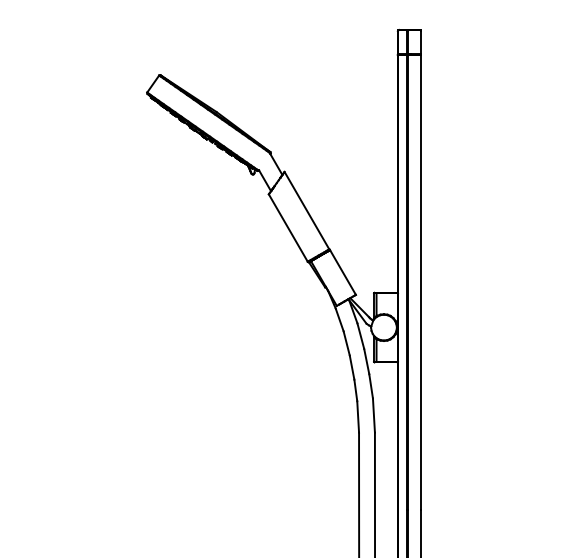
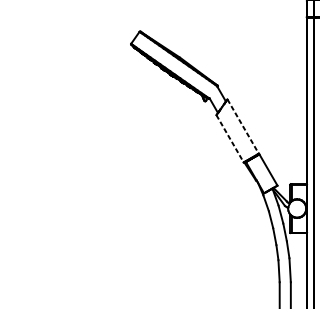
line: (306, 210) -> (242, 126), solid -> dashed
line: (288, 228) -> (230, 139), solid -> dashed

